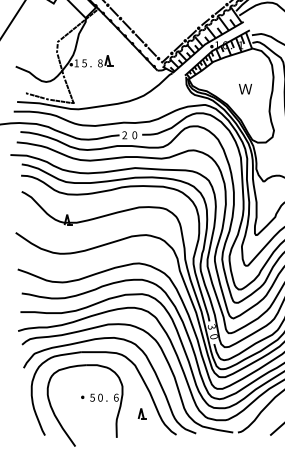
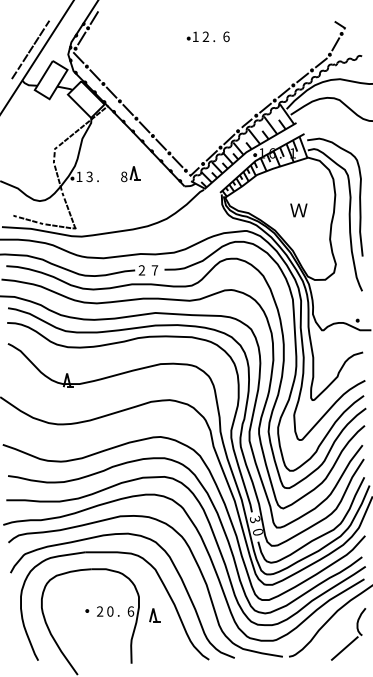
part: (105, 61) -> (130, 174), moved
text: (84, 63) -> (89, 176), 5 -> 3
text: (134, 135) -> (154, 270), 0 -> 7
text: (92, 397) -> (99, 611), 5 -> 2
part: (142, 413) -> (154, 615), moved

